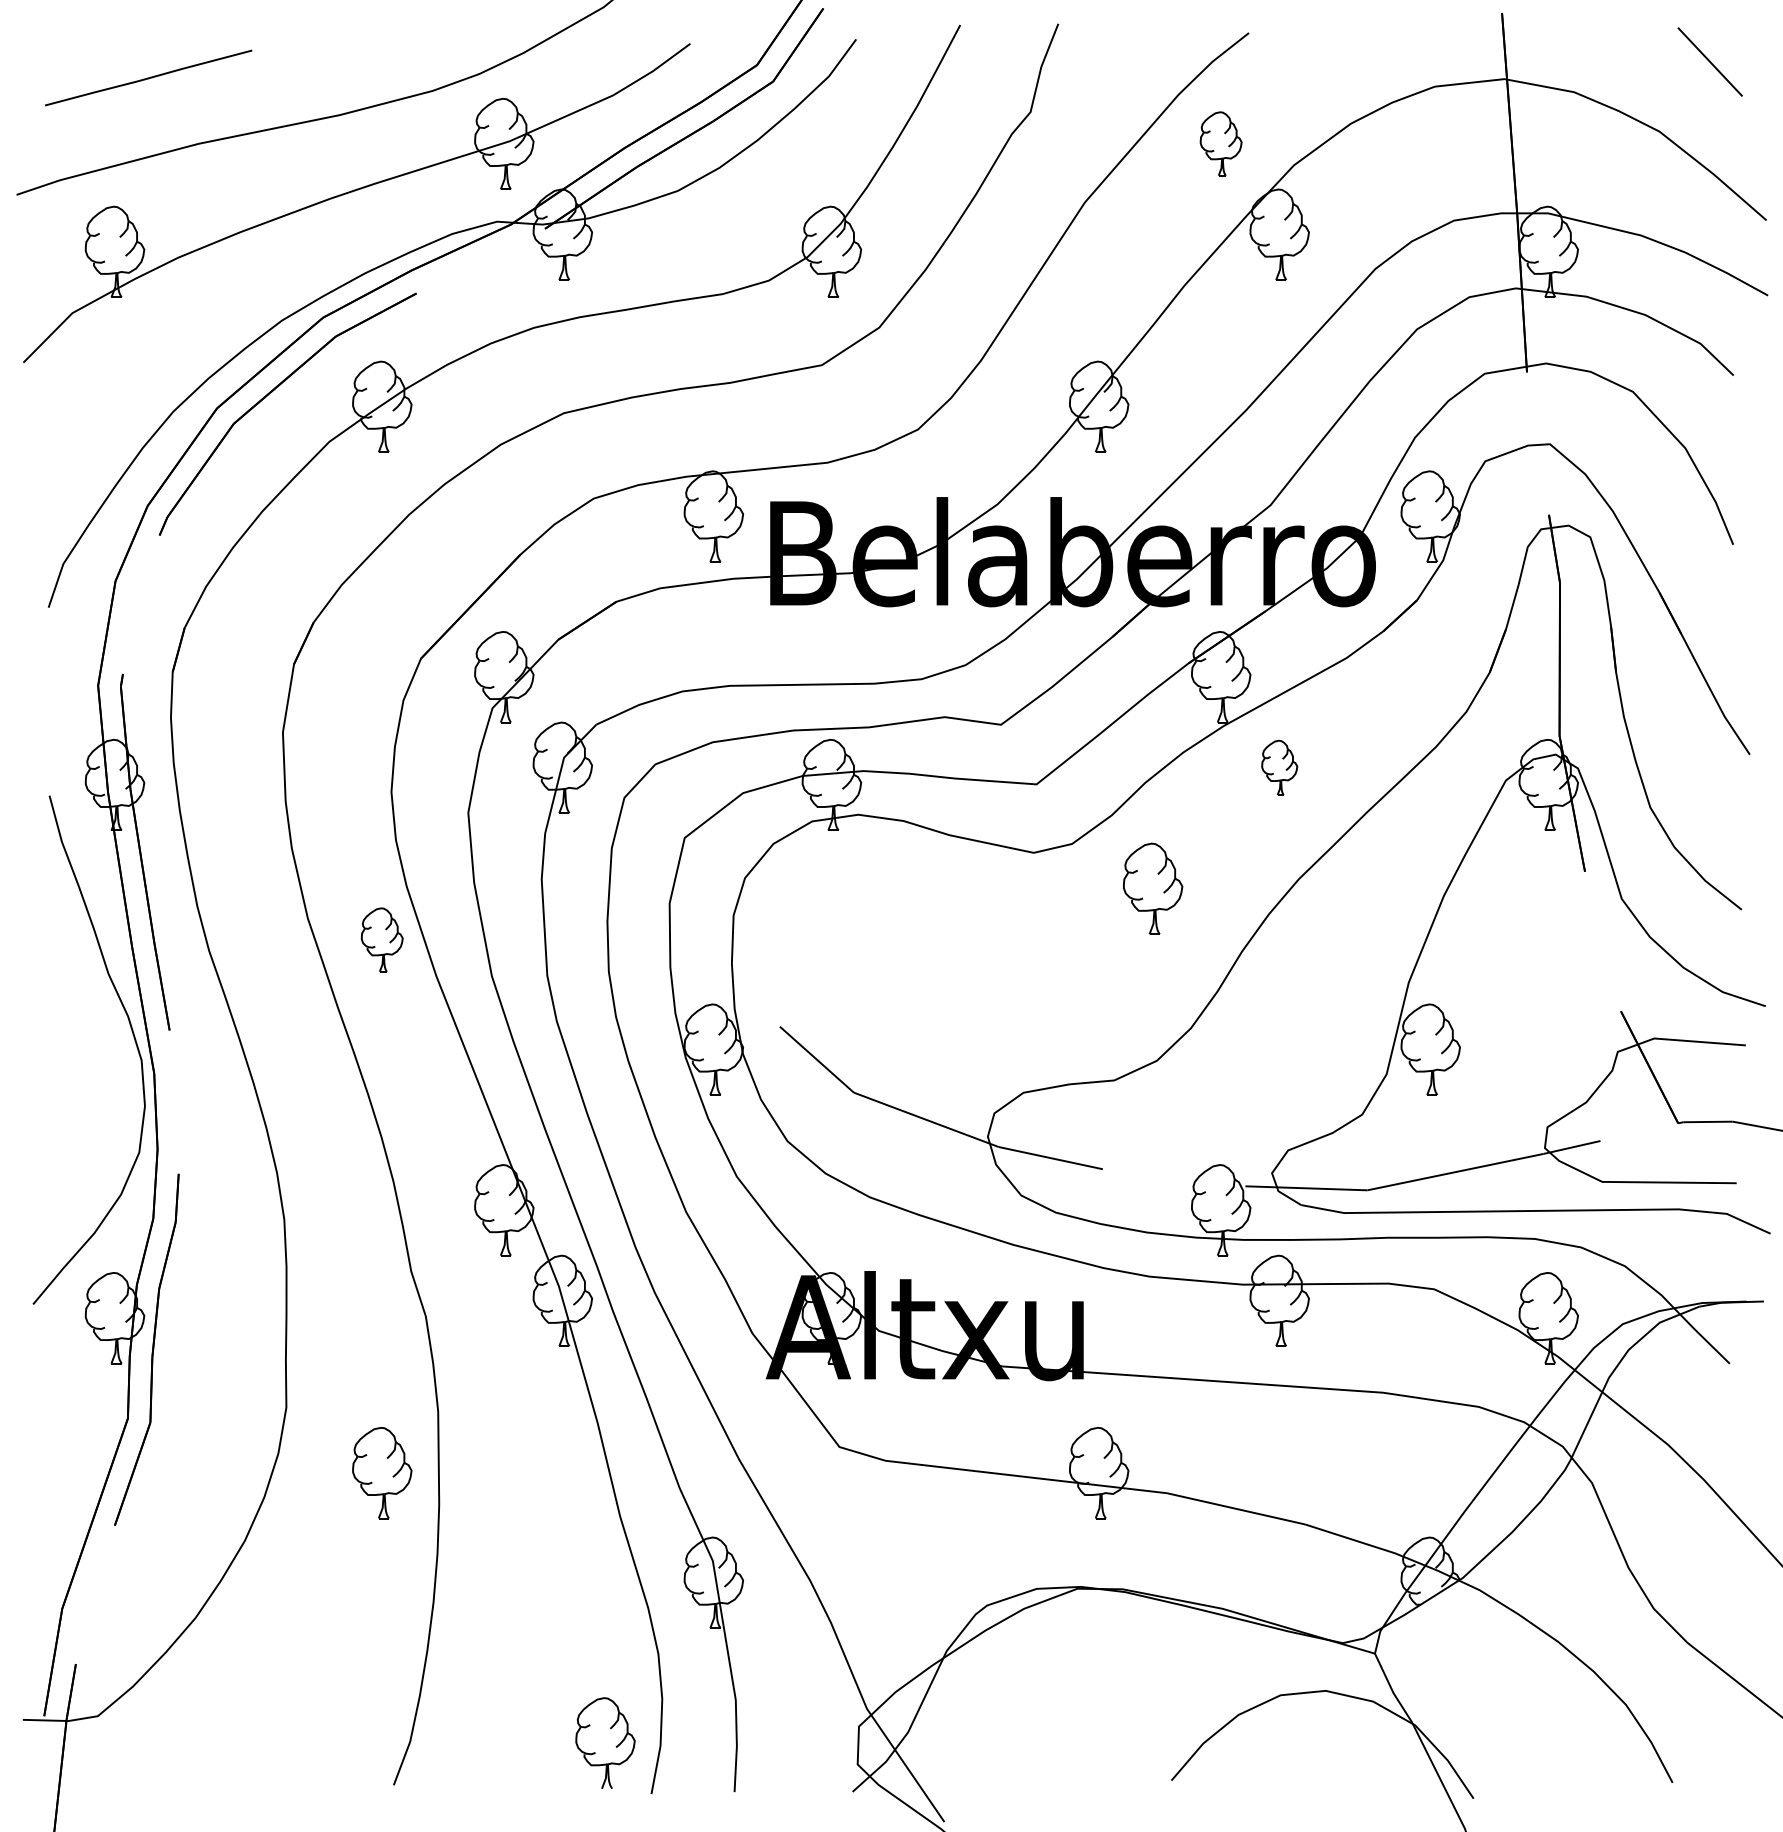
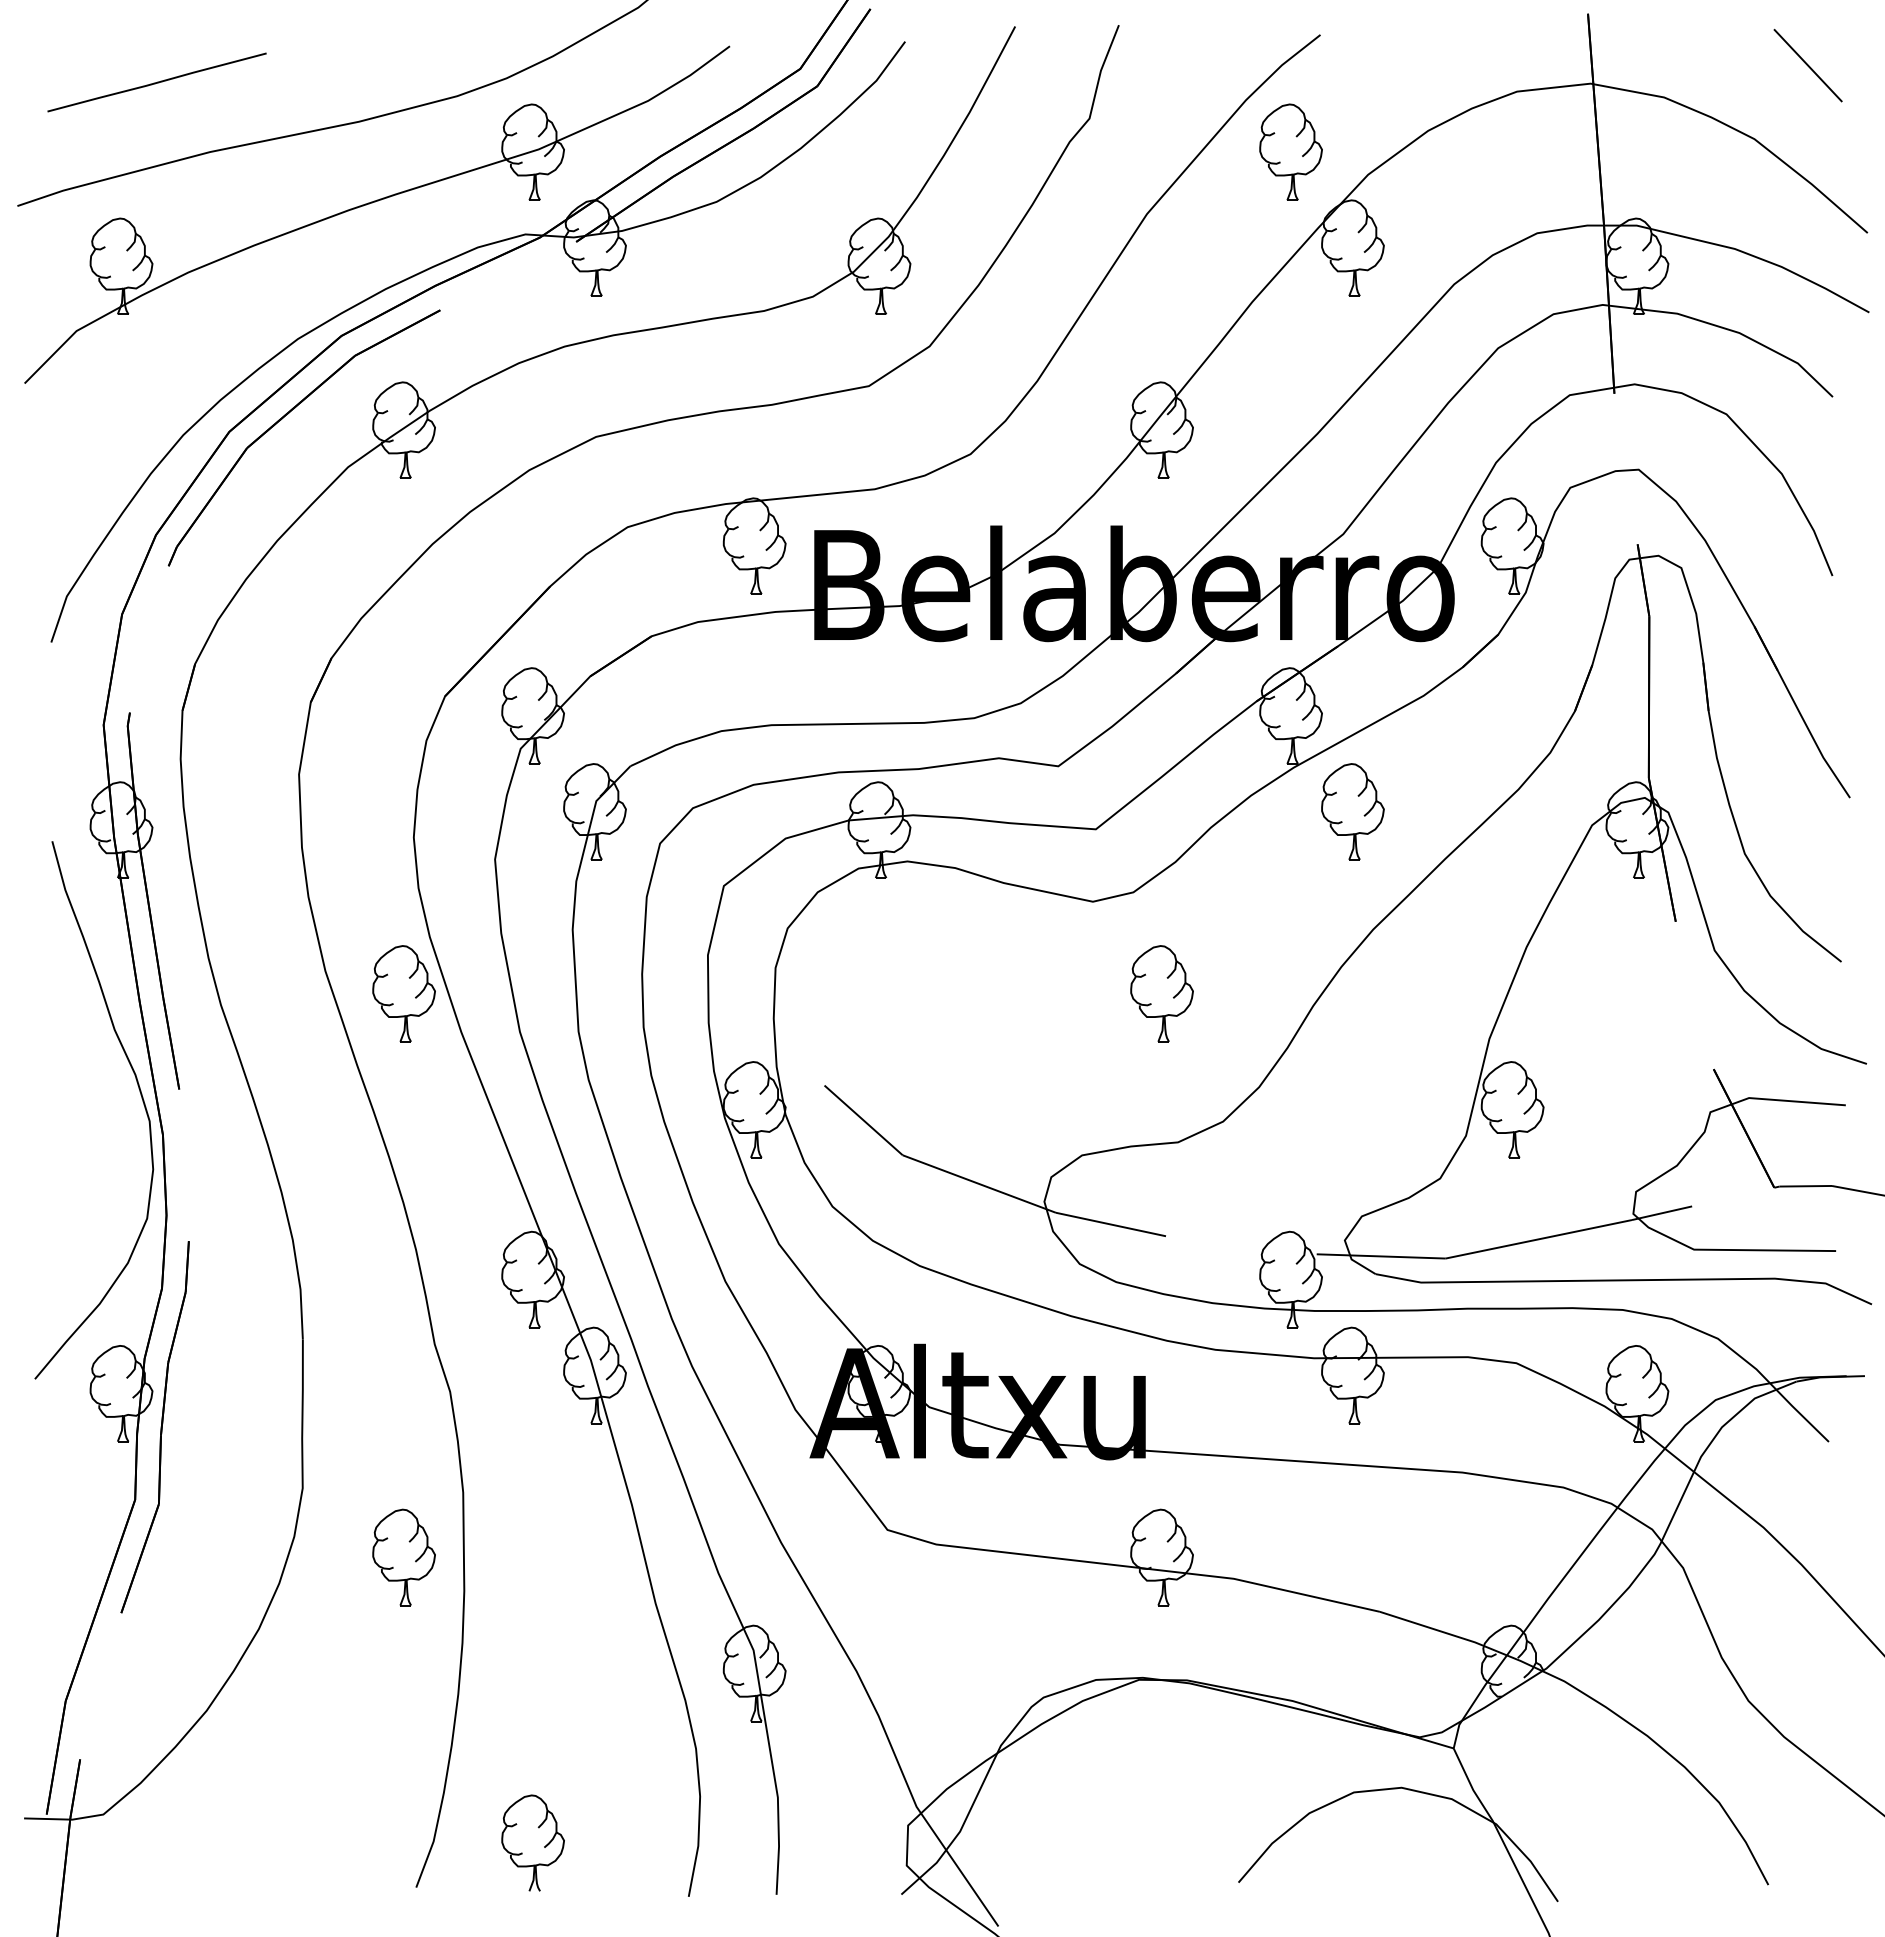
part: (1220, 143) -> (1290, 151), size x1.43
part: (1279, 767) -> (1352, 811), size x1.67
part: (1152, 888) -> (1161, 993), moved
part: (381, 939) -> (403, 993), size x1.43
part: (604, 1742) -> (532, 1842), moved

